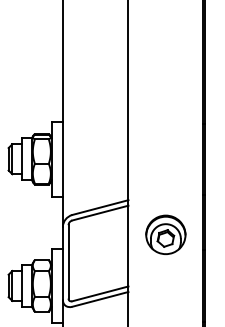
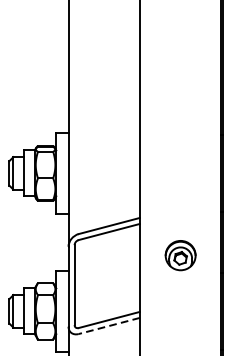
part: (165, 234) -> (180, 255), size x0.7
line: (99, 299) -> (108, 326), solid -> dashed

